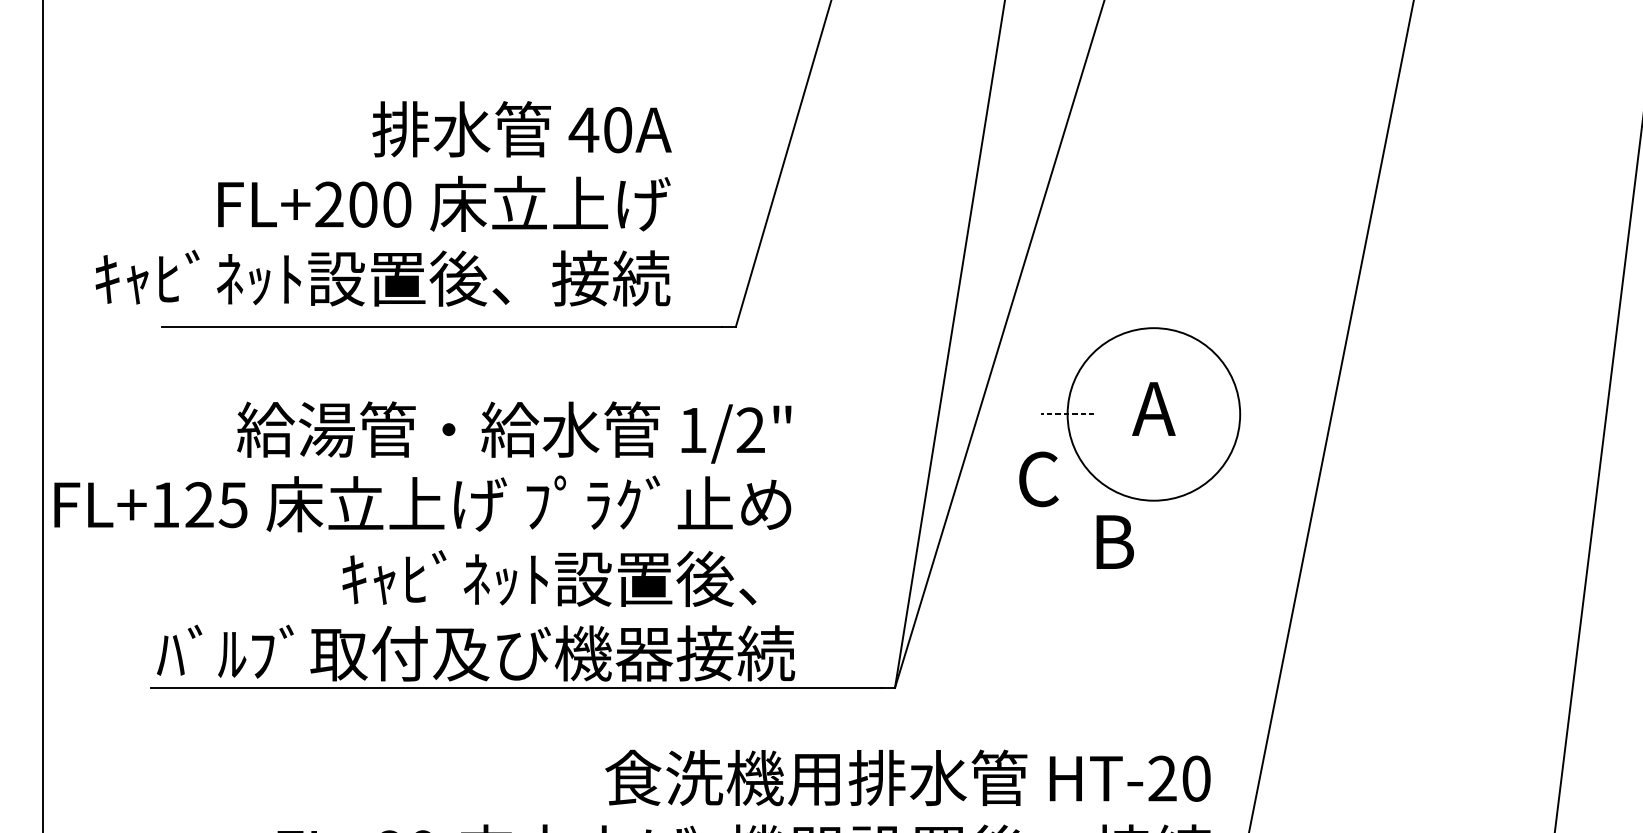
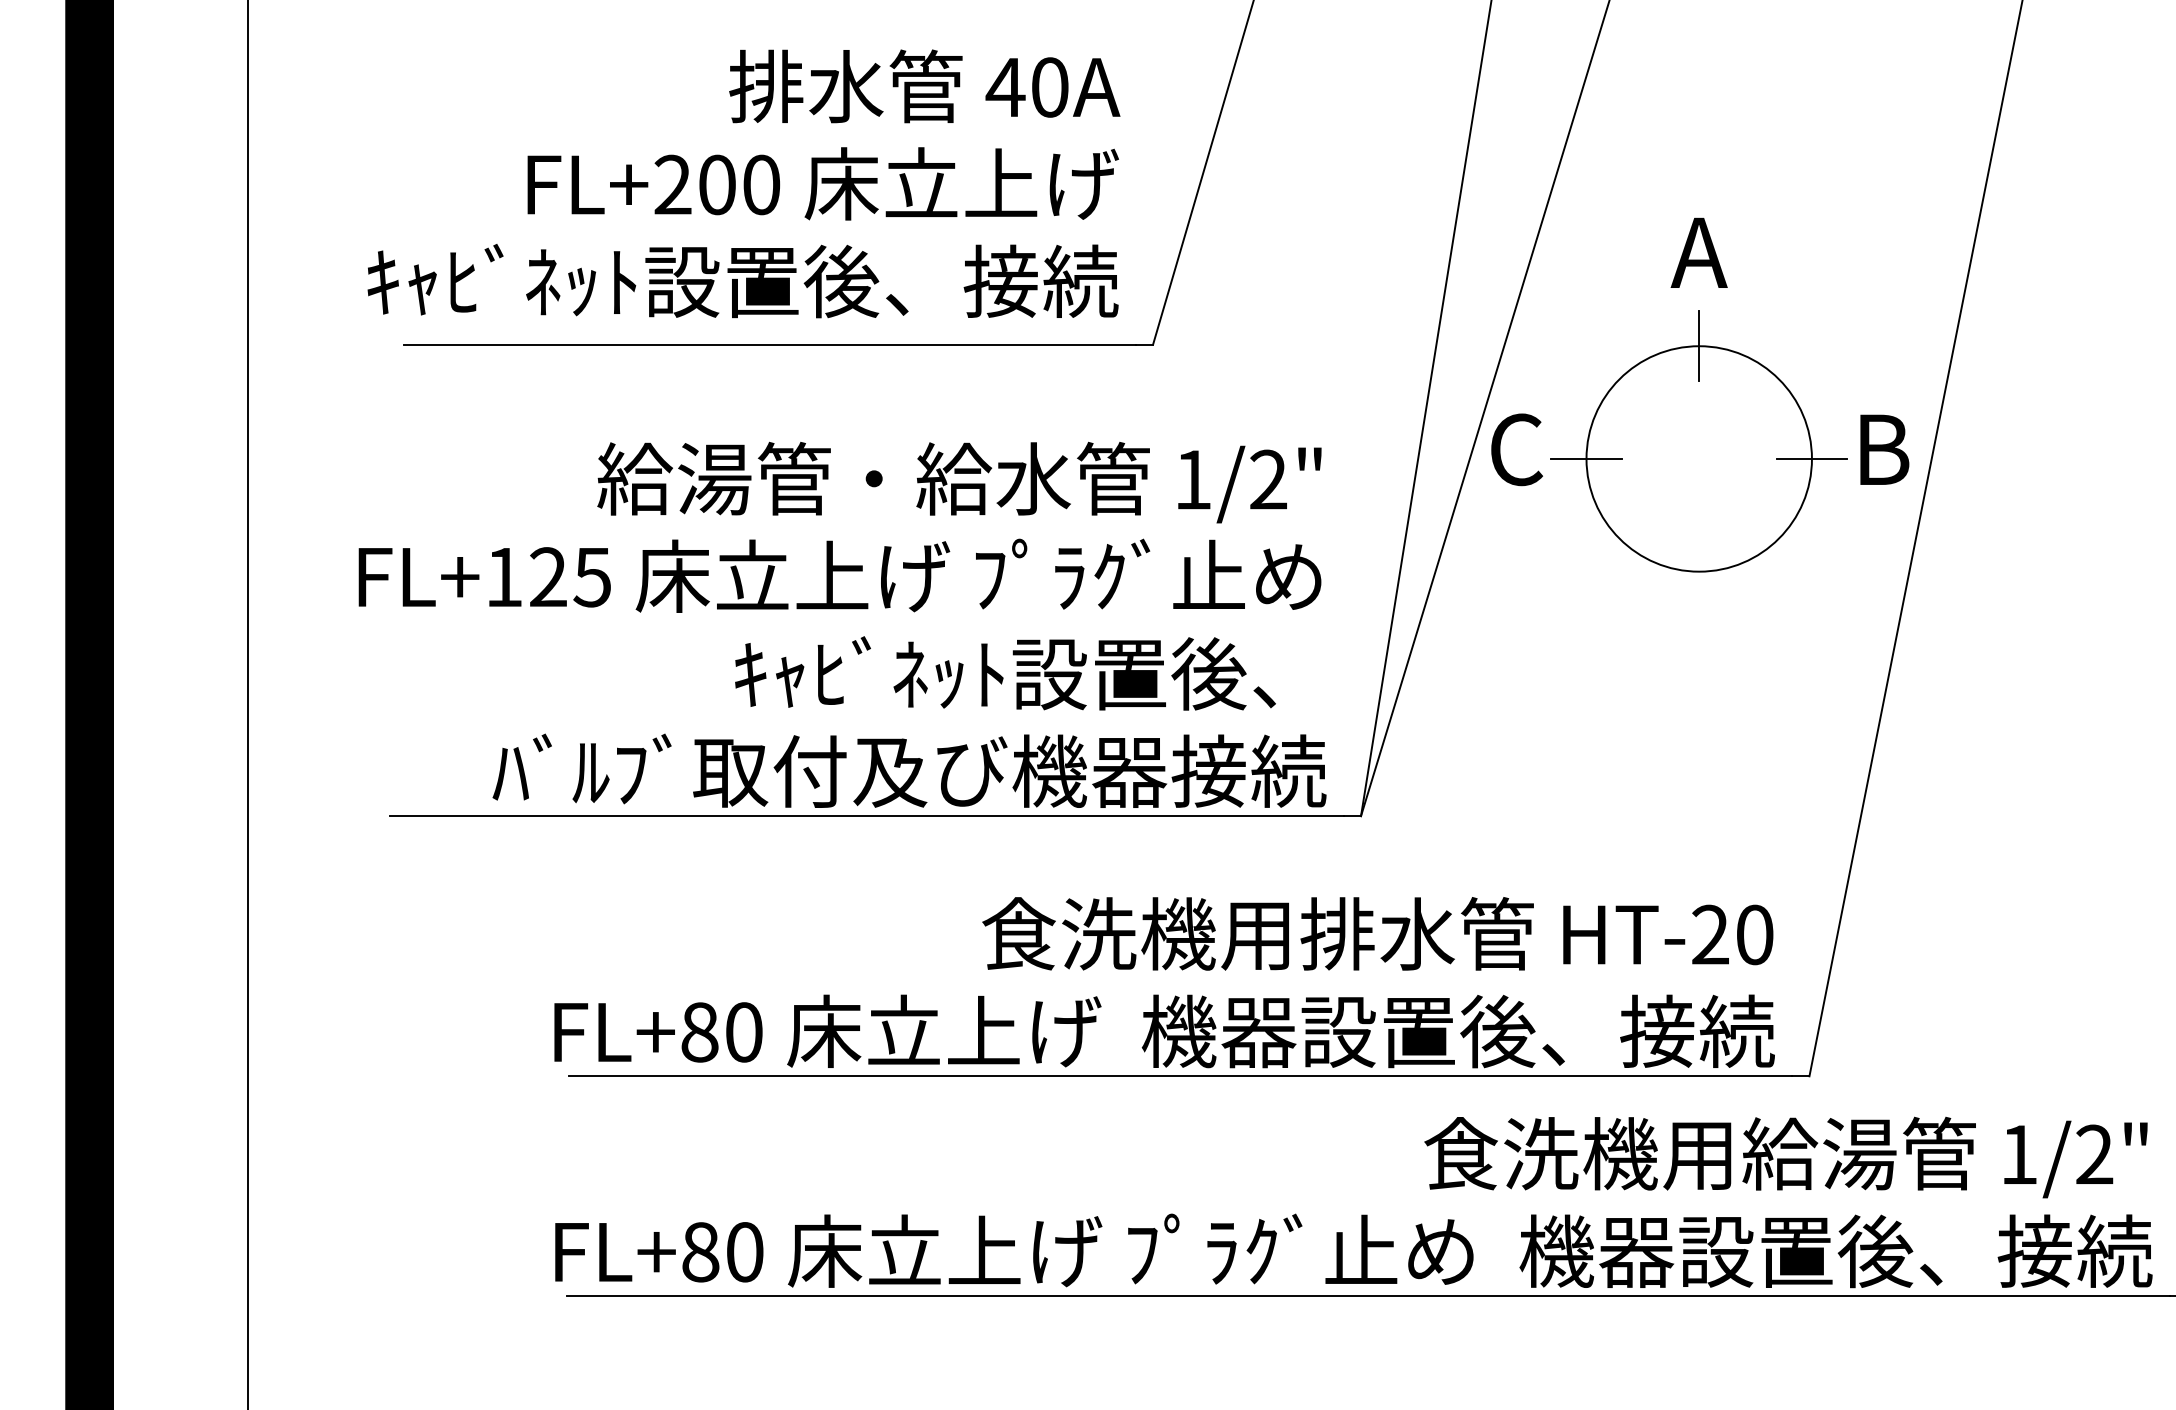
text: (383, 203) -> (743, 183), moved
line: (1154, 328) -> (1699, 346), added
text: (1153, 408) -> (1698, 252), moved
line: (1067, 414) -> (1586, 458), dashed -> solid
line: (1239, 414) -> (1811, 458), added
text: (1038, 479) -> (1516, 449), moved
text: (424, 541) -> (842, 624), moved
text: (1115, 541) -> (1884, 449), moved

